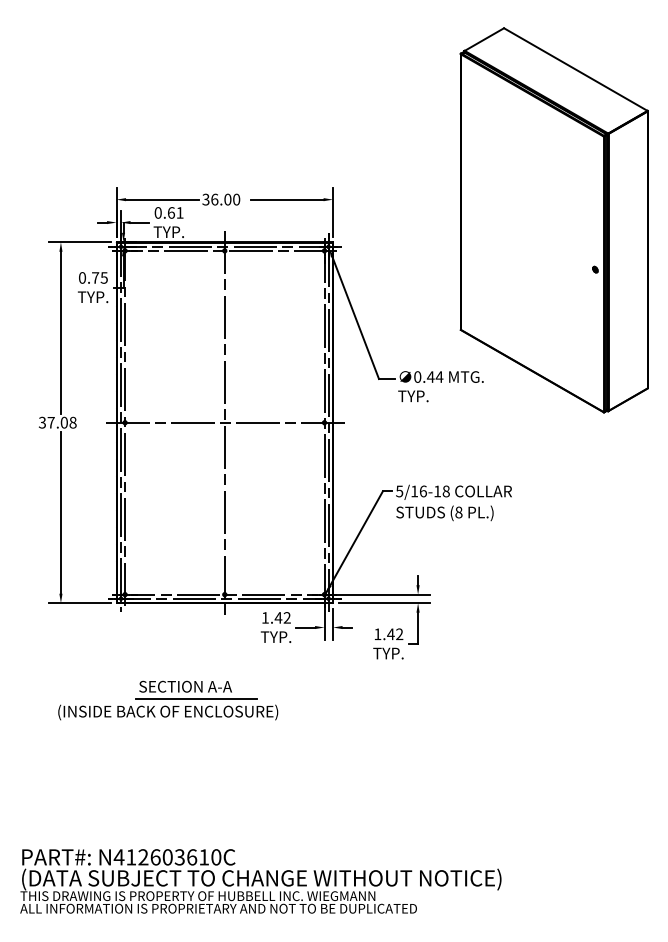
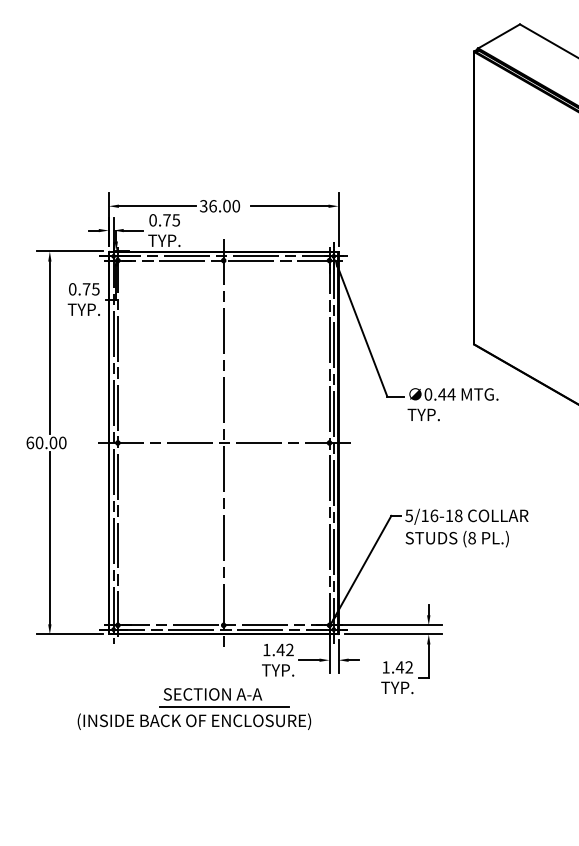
text: (175, 212) -> (171, 219), 0.61 -> 0.75
text: (57, 422) -> (46, 442), 37.08 -> 60.00
part: (168, 700) -> (194, 708), moved

